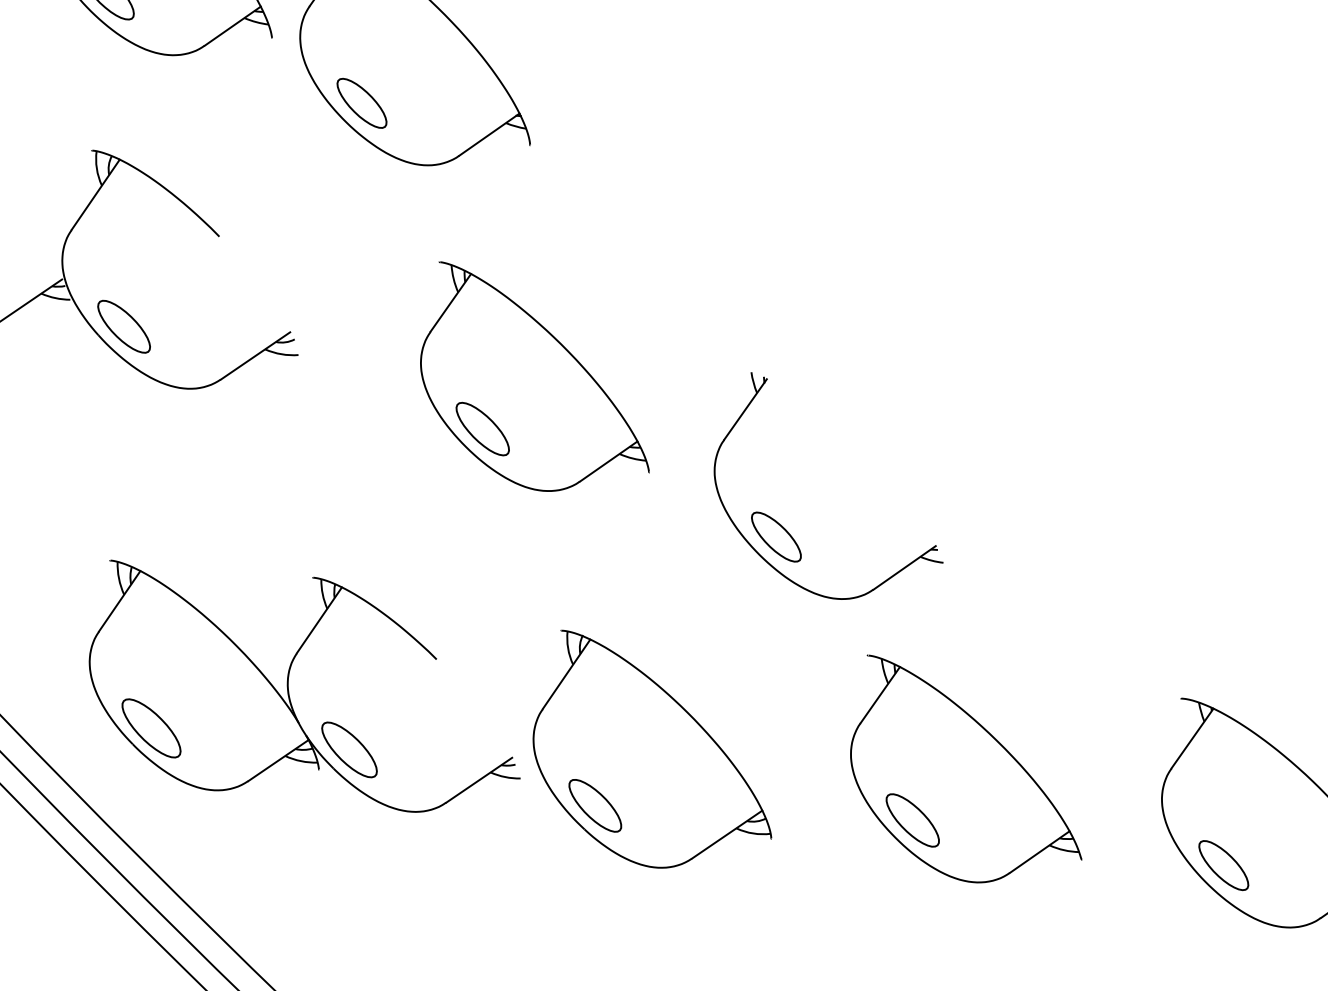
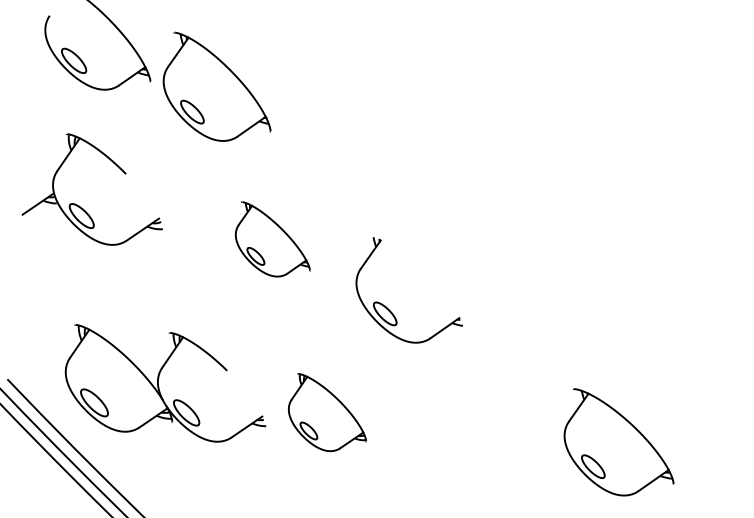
part: (534, 377) -> (272, 239), size x0.7
part: (652, 749) -> (327, 412), size x0.7
part: (966, 768) -> (473, 421), removed

